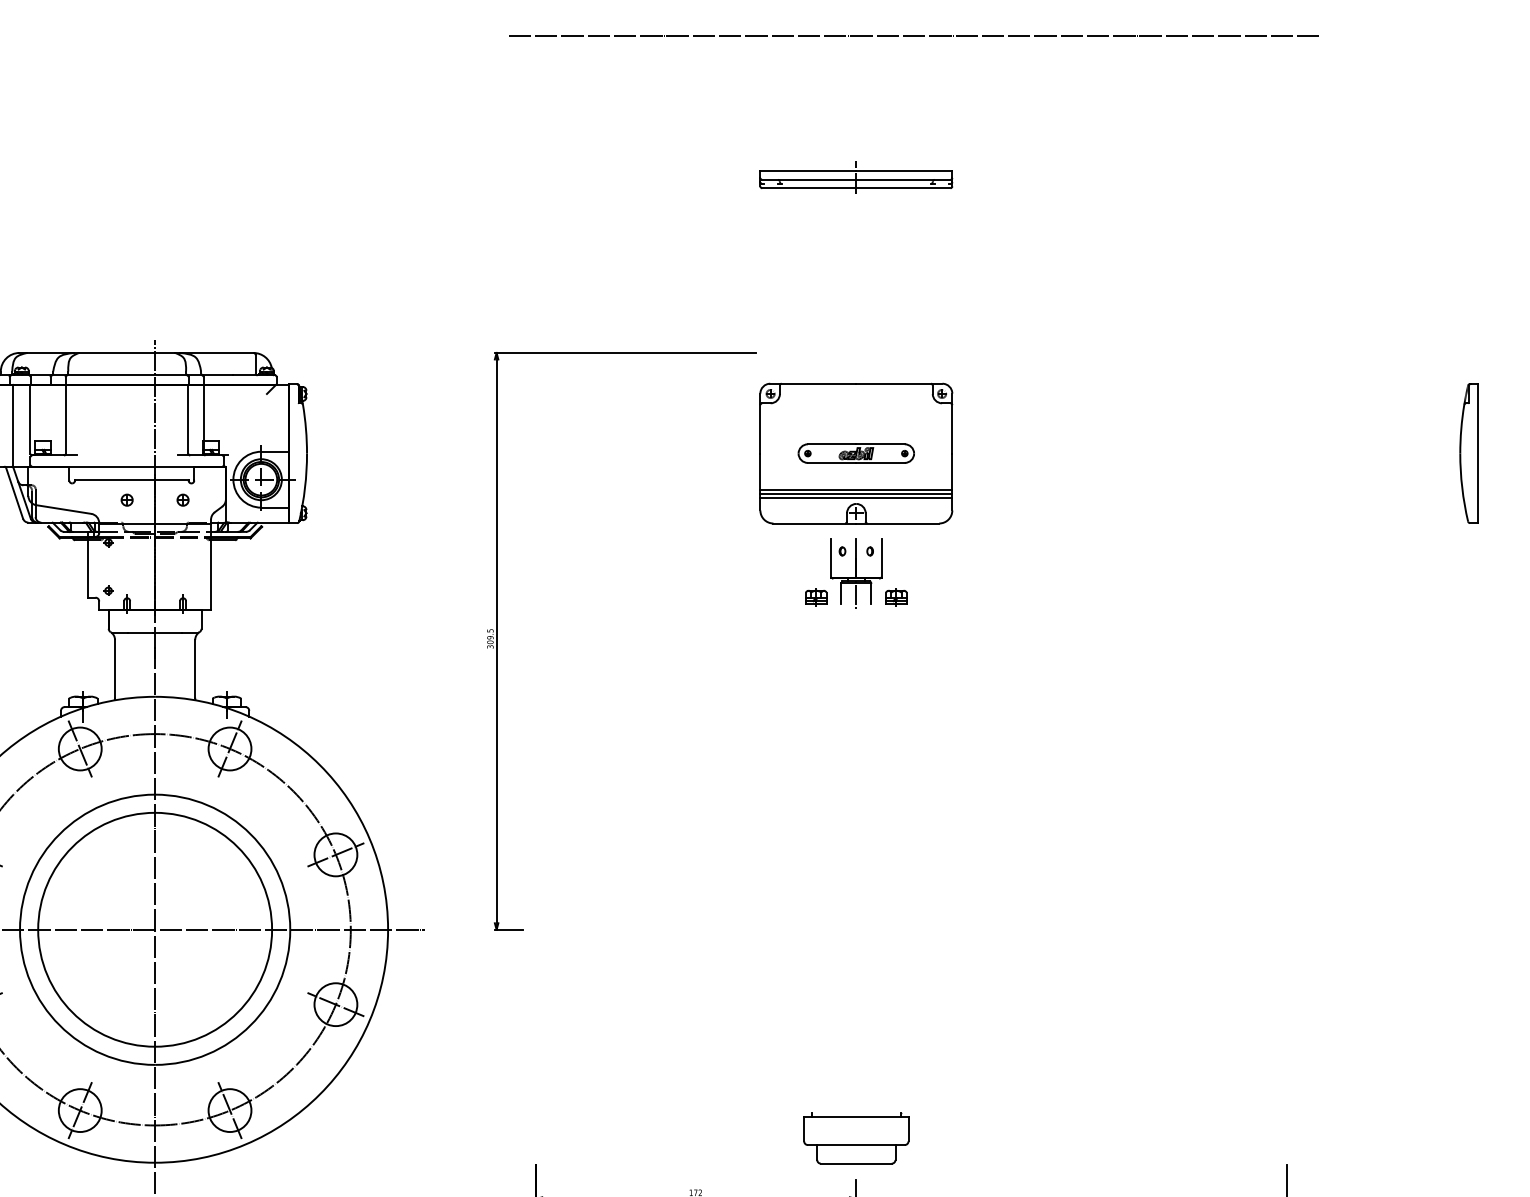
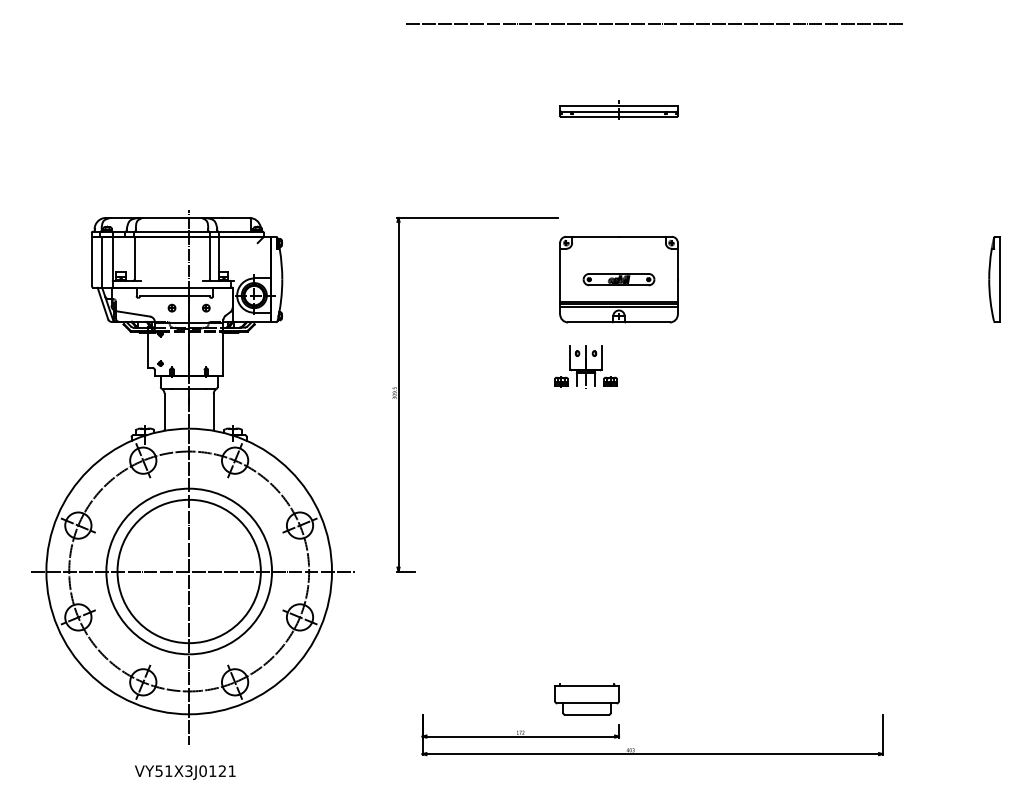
part: (855, 572) -> (585, 366), moved
part: (855, 1138) -> (586, 699), moved

